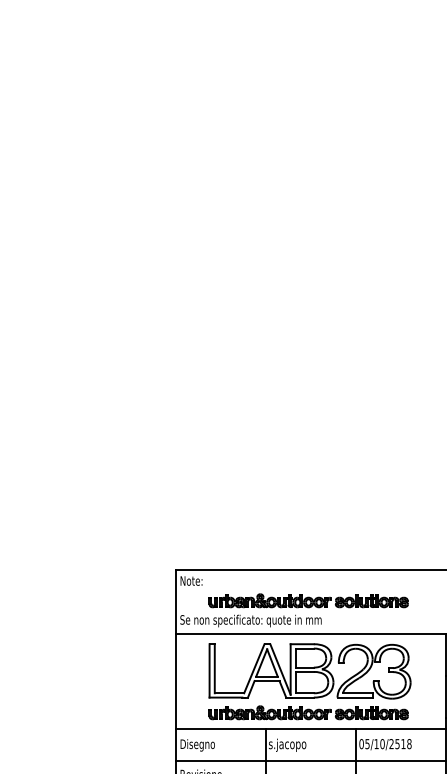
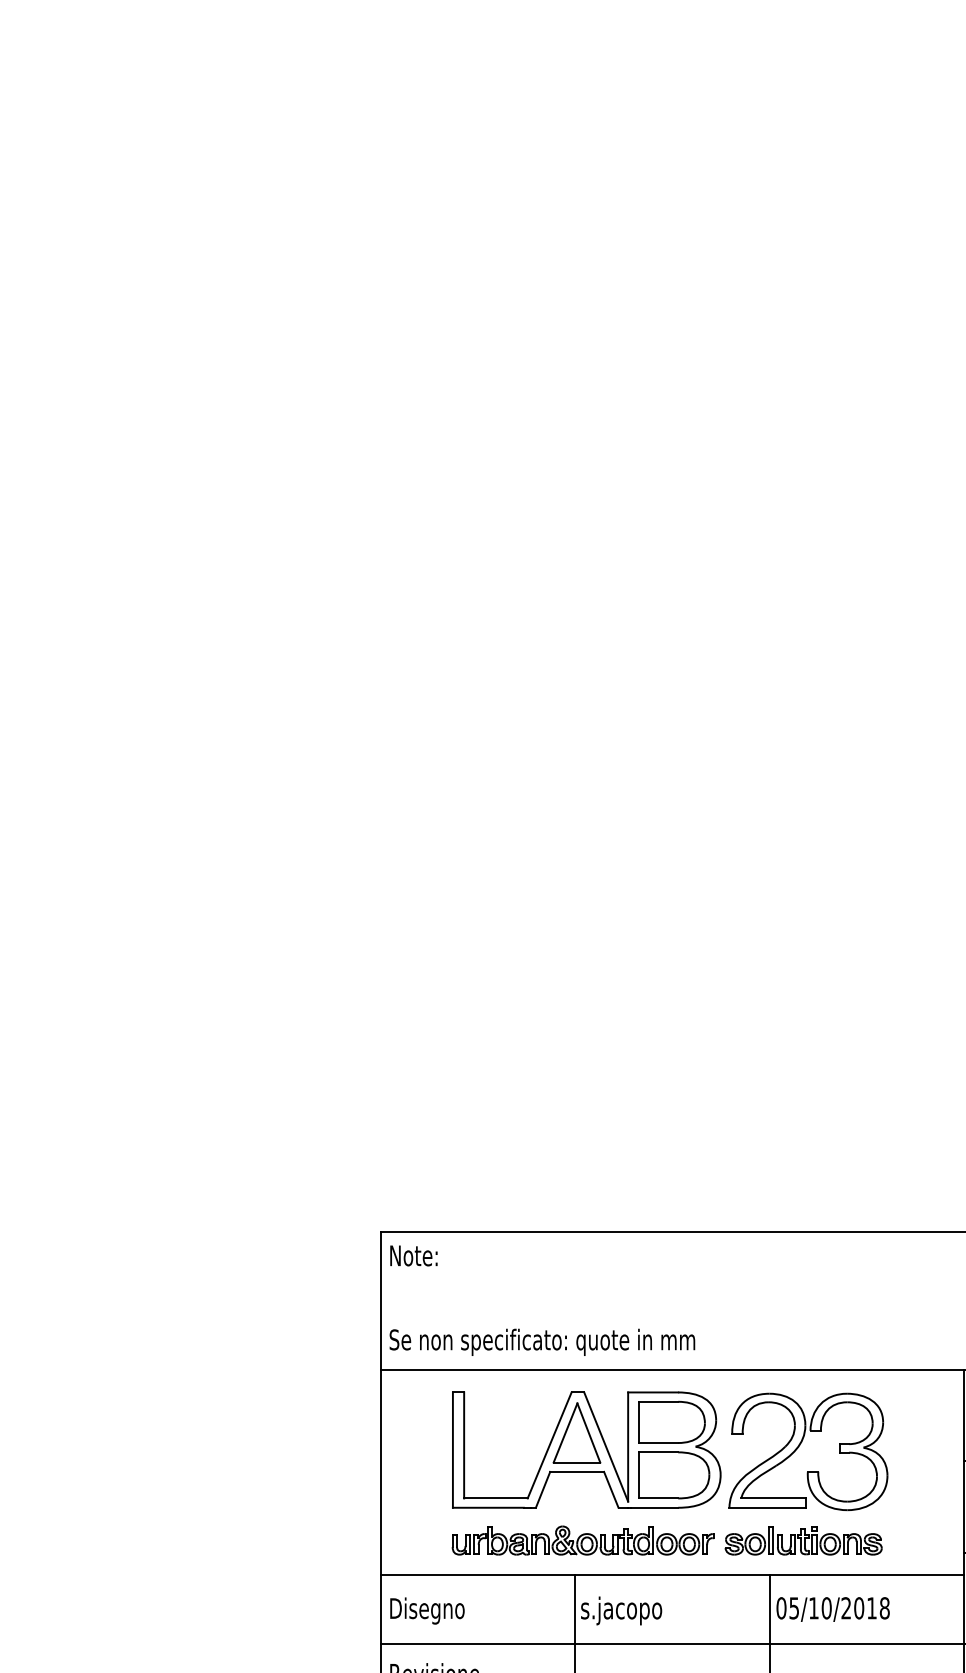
part: (308, 600) -> (666, 1297), removed
text: (397, 744) -> (859, 1609), 05/10/2518 -> 05/10/2018

